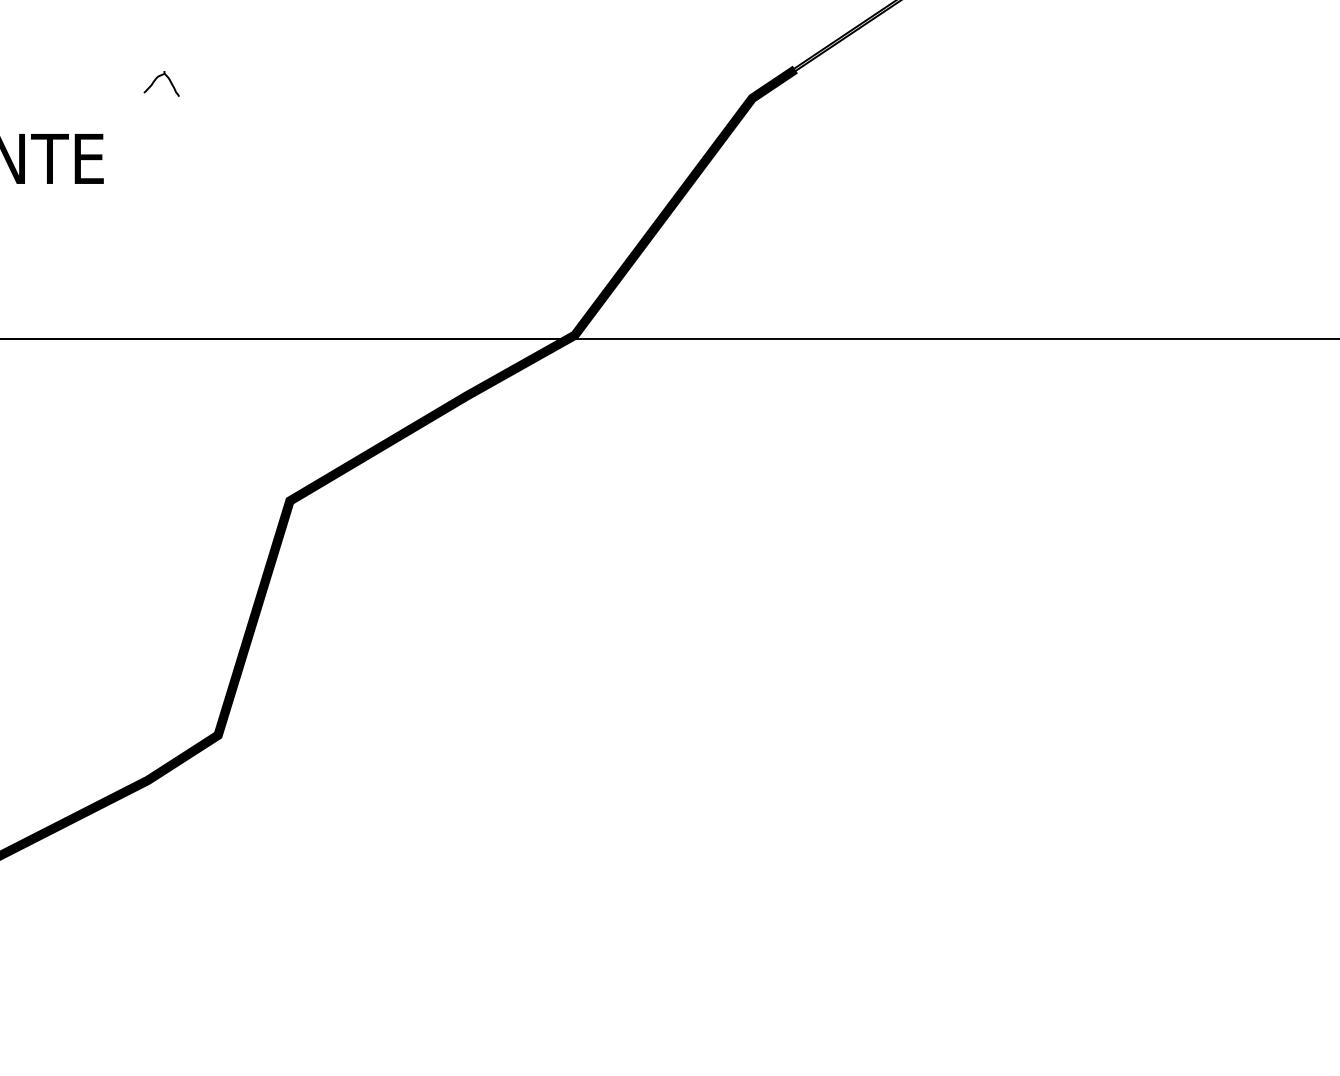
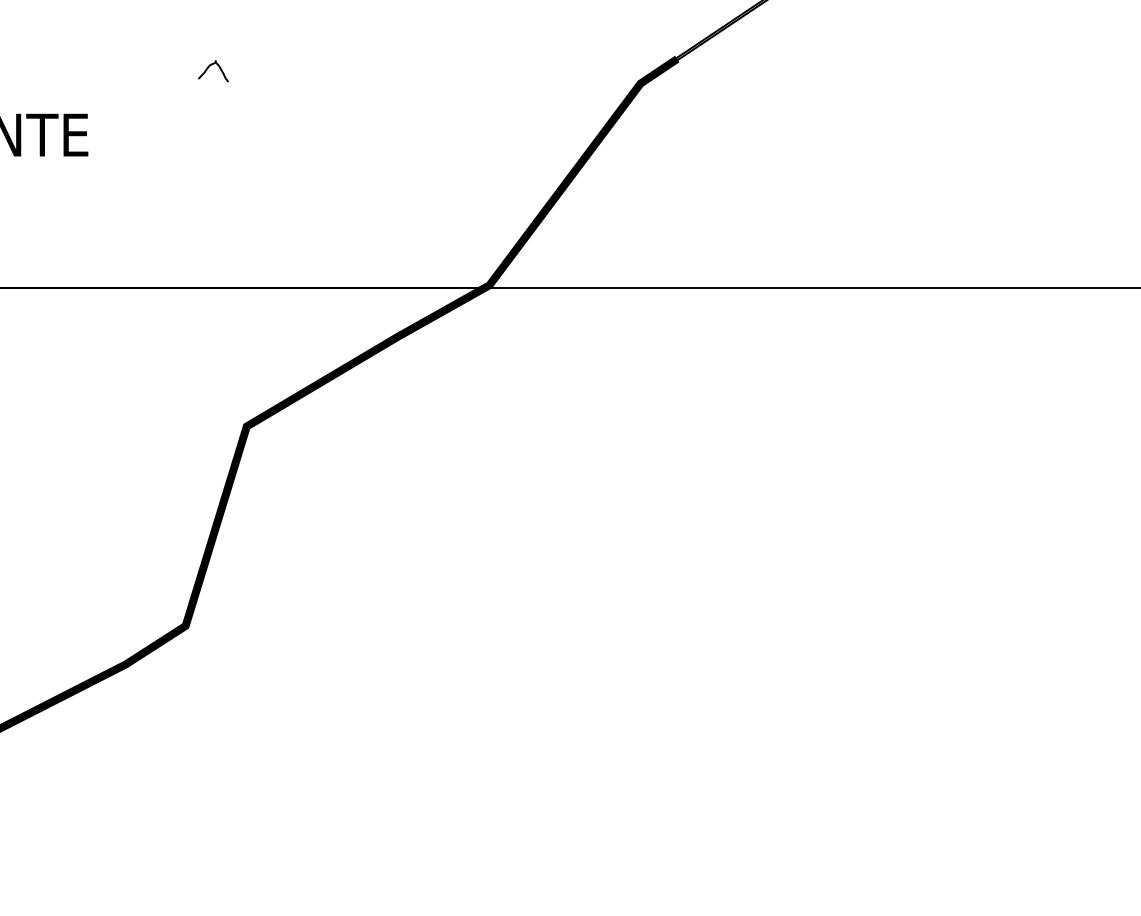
part: (155, 81) -> (208, 69), moved

